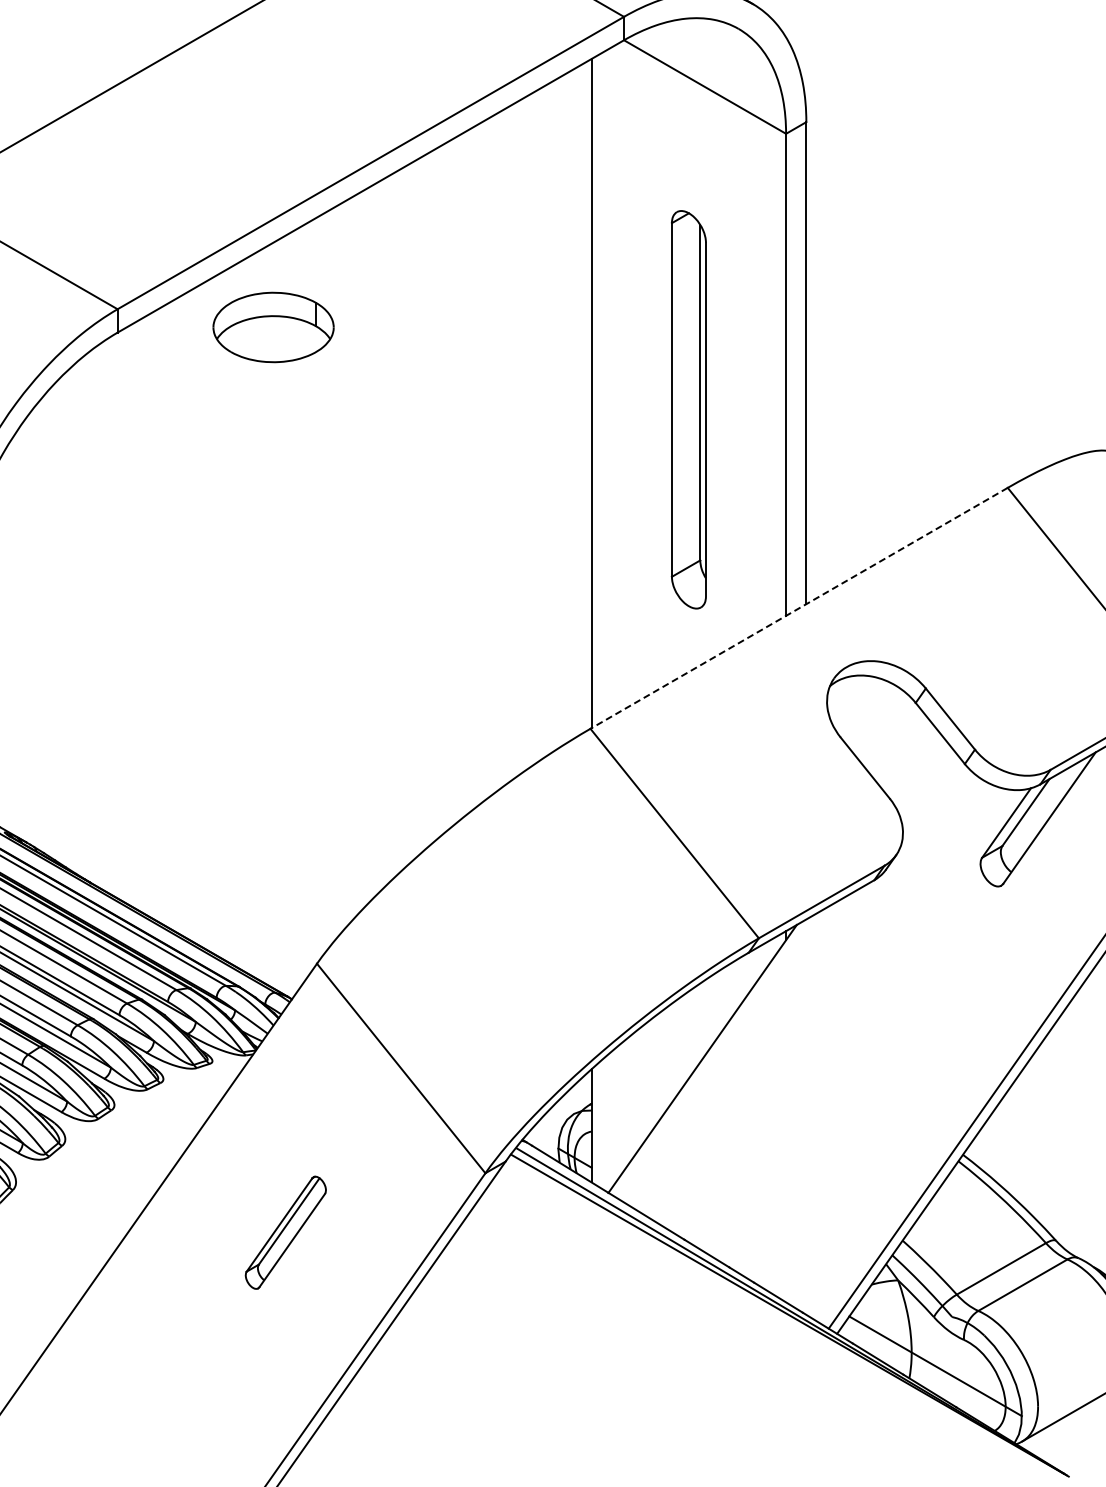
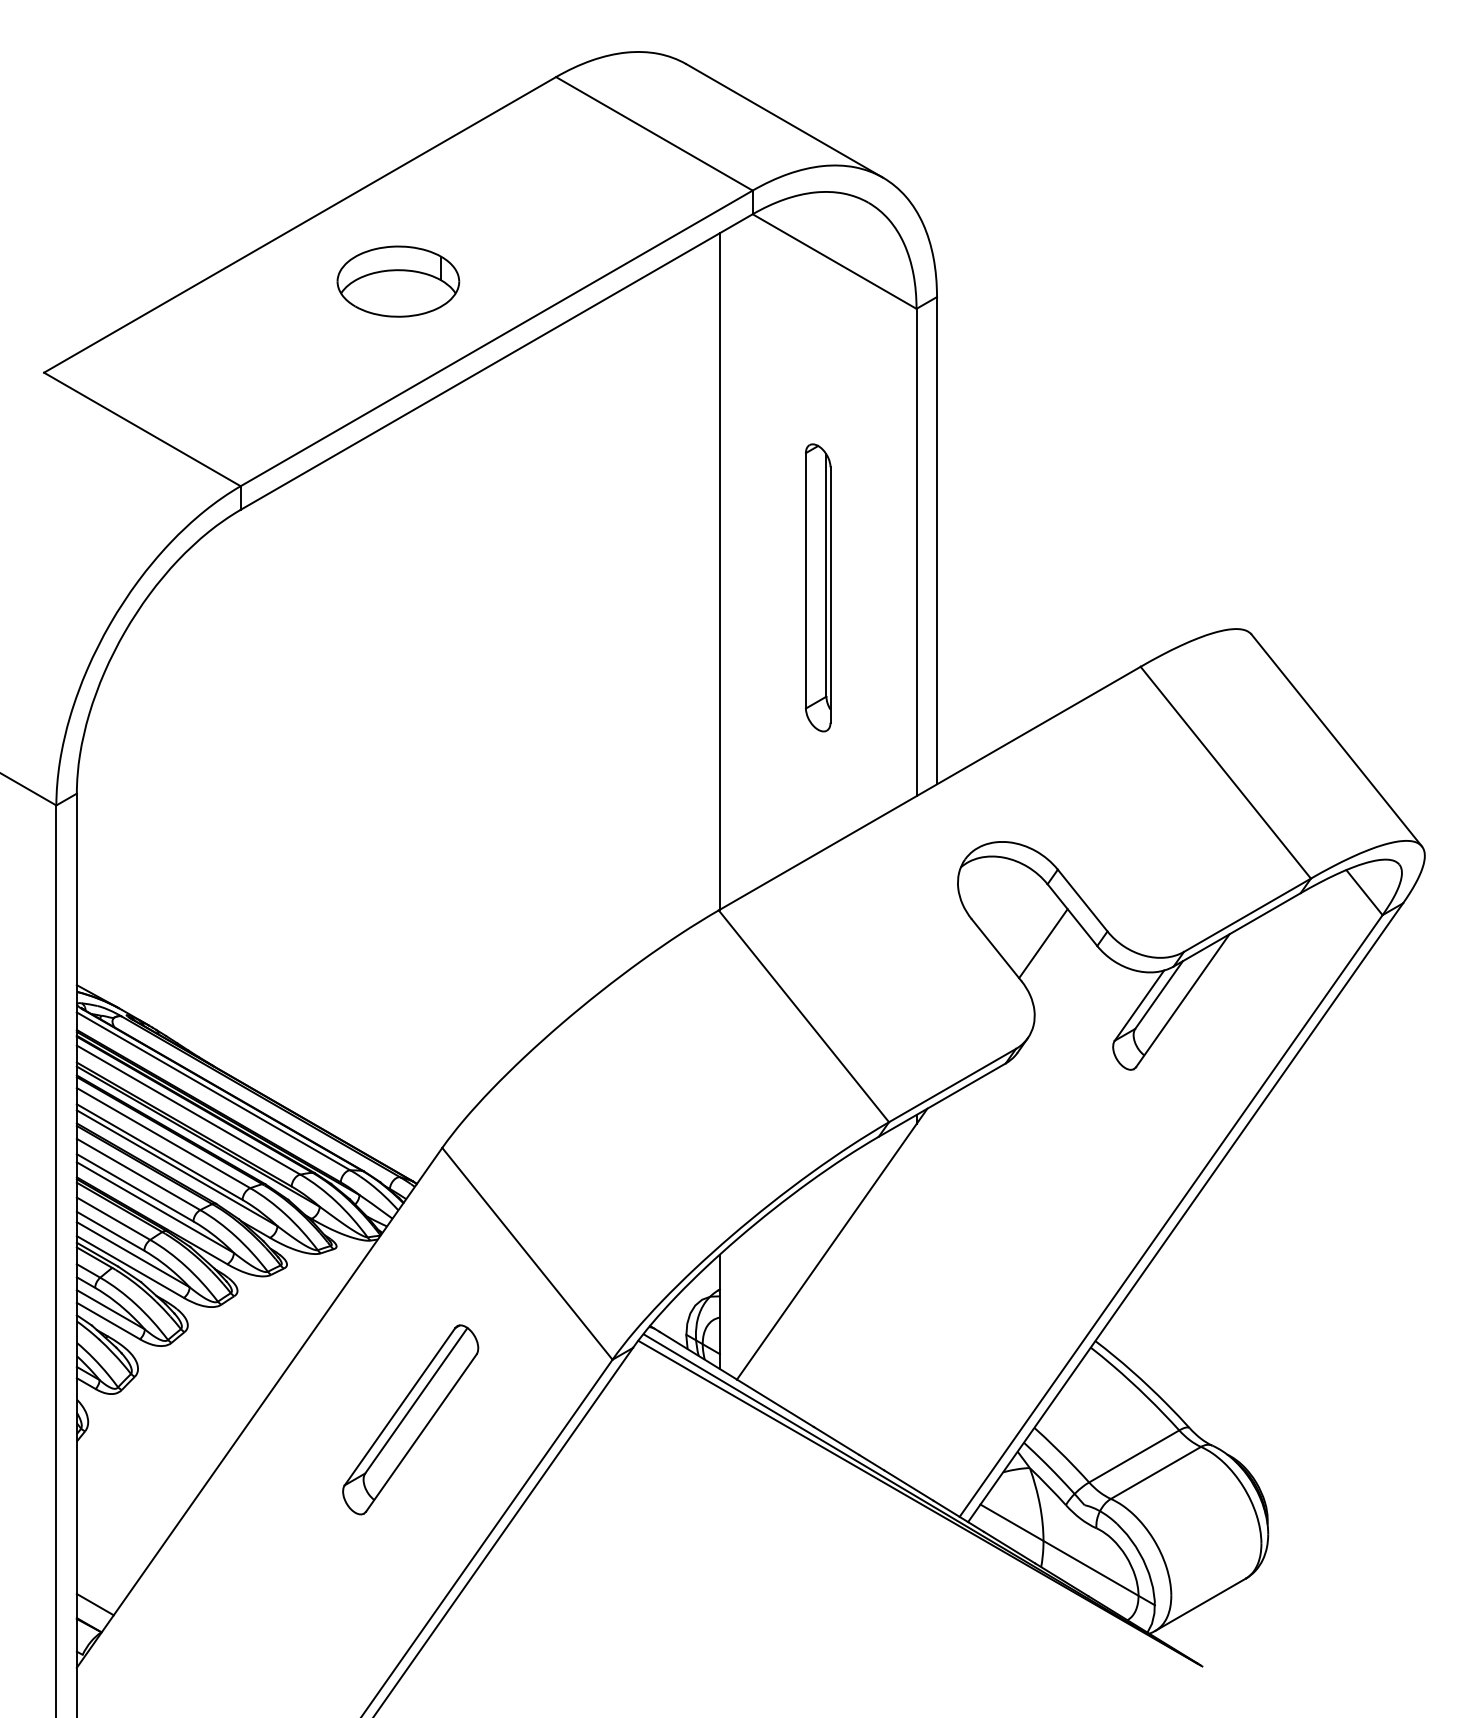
part: (273, 327) -> (398, 281), moved
part: (688, 409) -> (817, 587), size x0.71
line: (798, 608) -> (929, 788), dashed -> solid
line: (911, 761) -> (1043, 943), added
part: (285, 1232) -> (410, 1419), size x1.67

